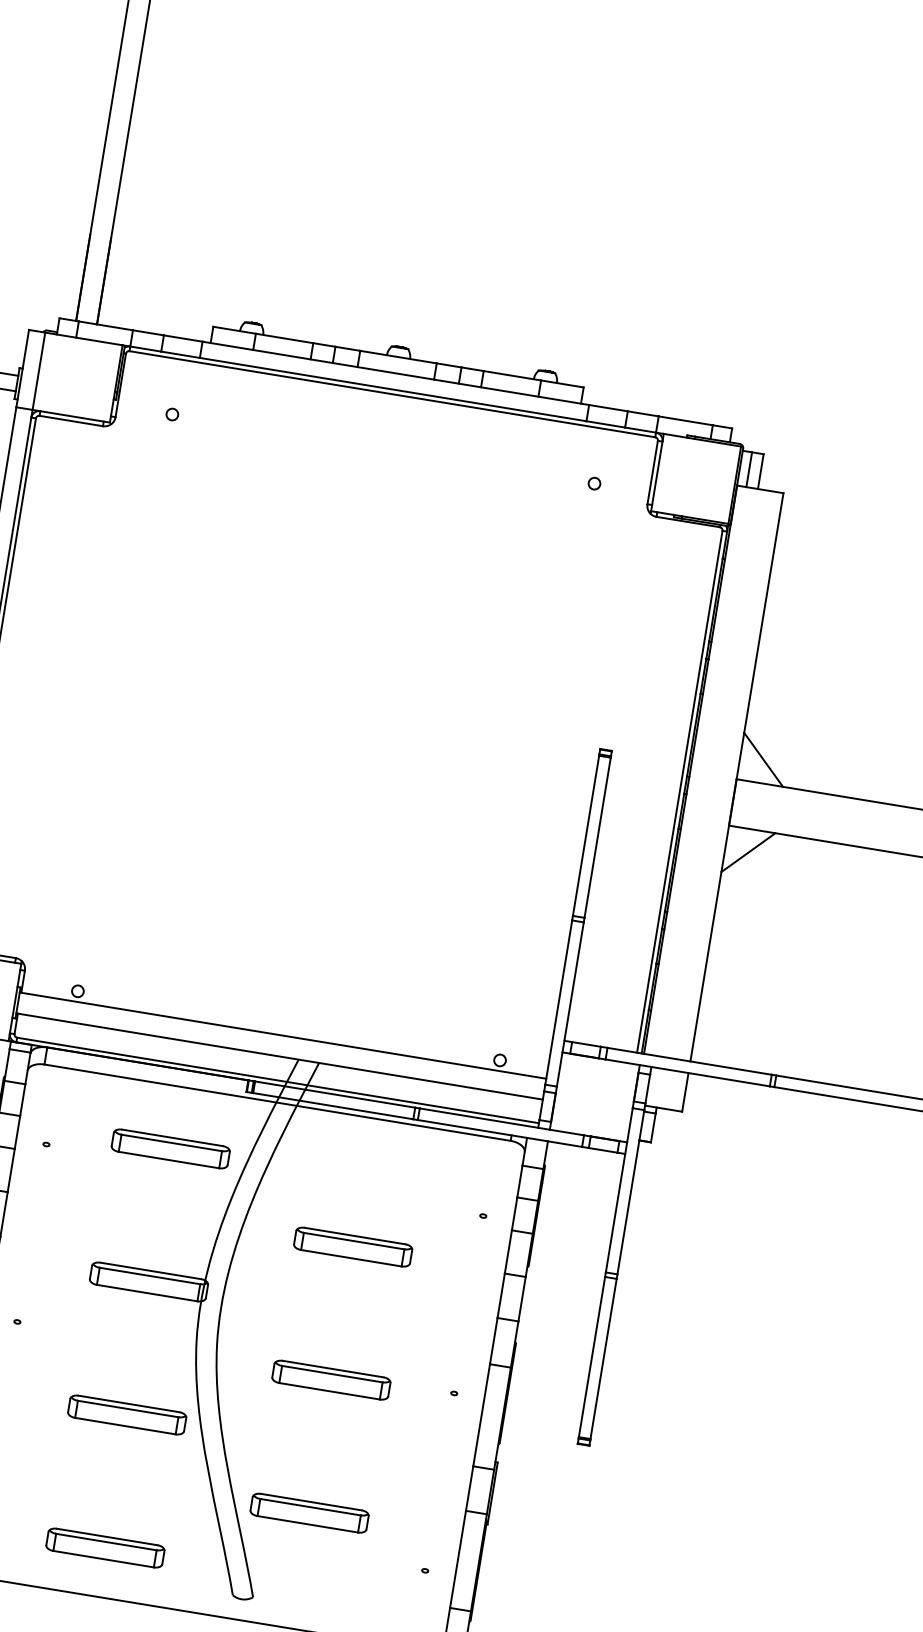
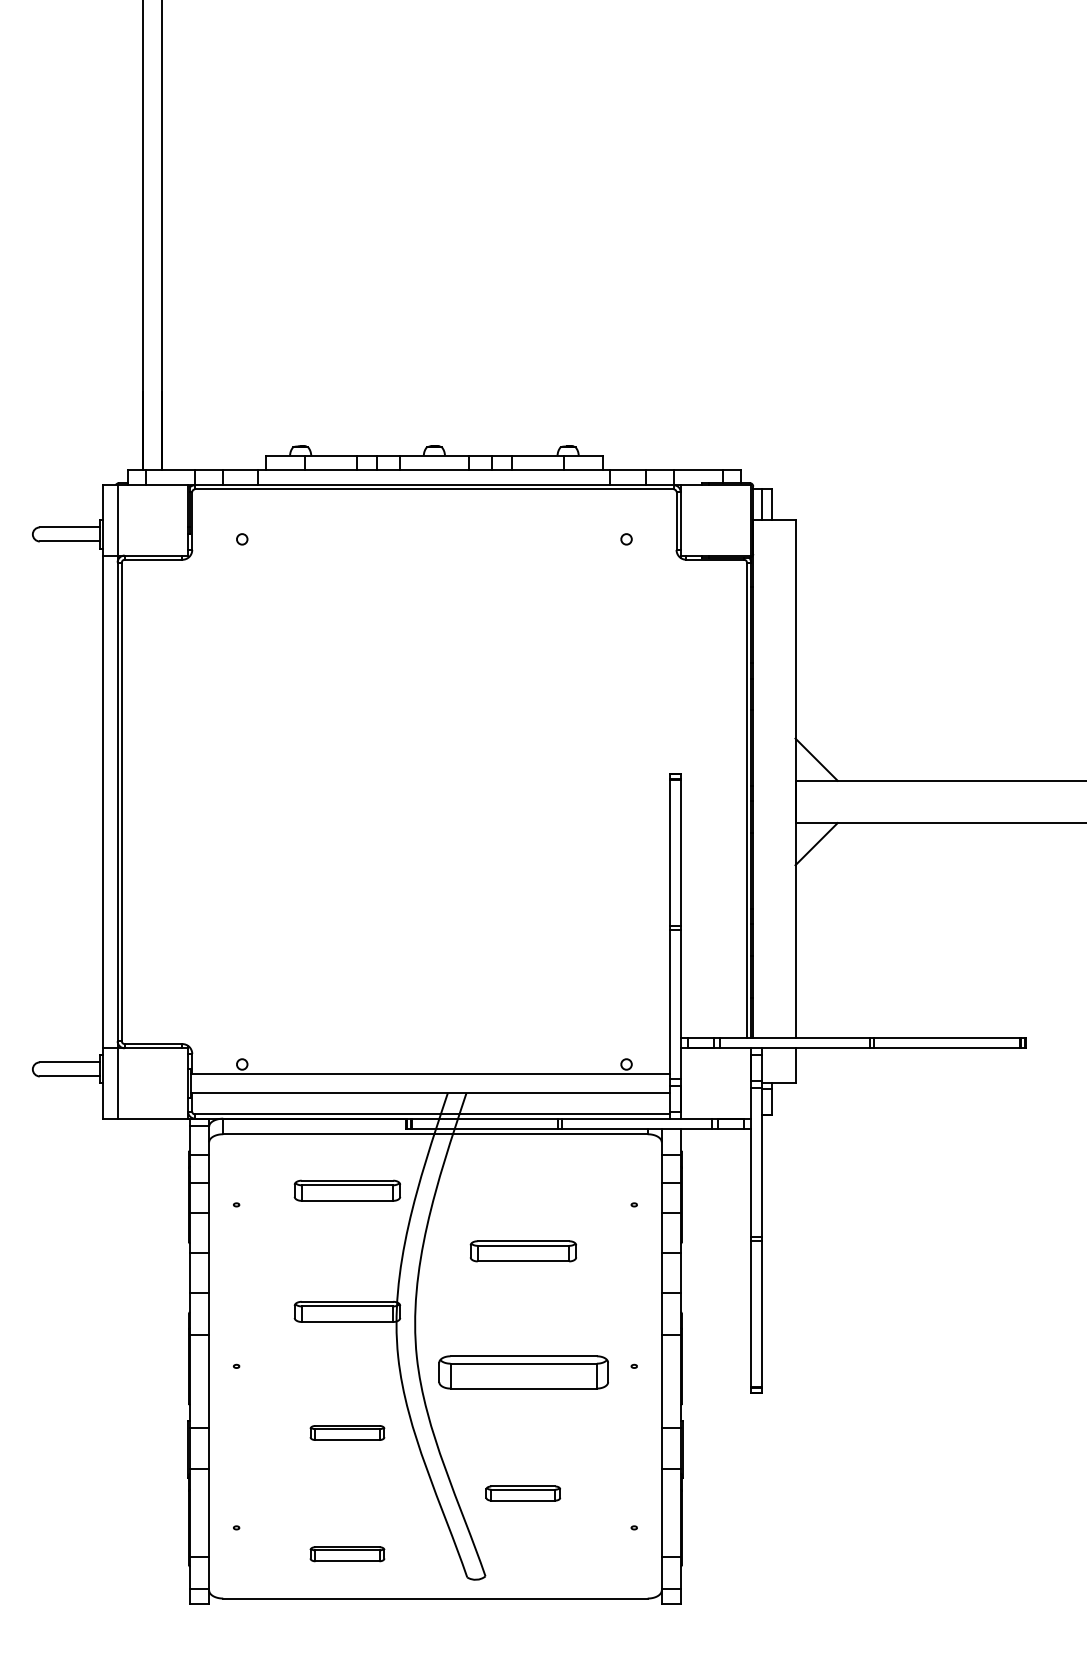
part: (330, 1380) -> (522, 1372), size x1.6
part: (127, 1414) -> (347, 1432), size x0.7
part: (308, 1512) -> (522, 1493), size x0.7
part: (105, 1548) -> (347, 1554), size x0.7

